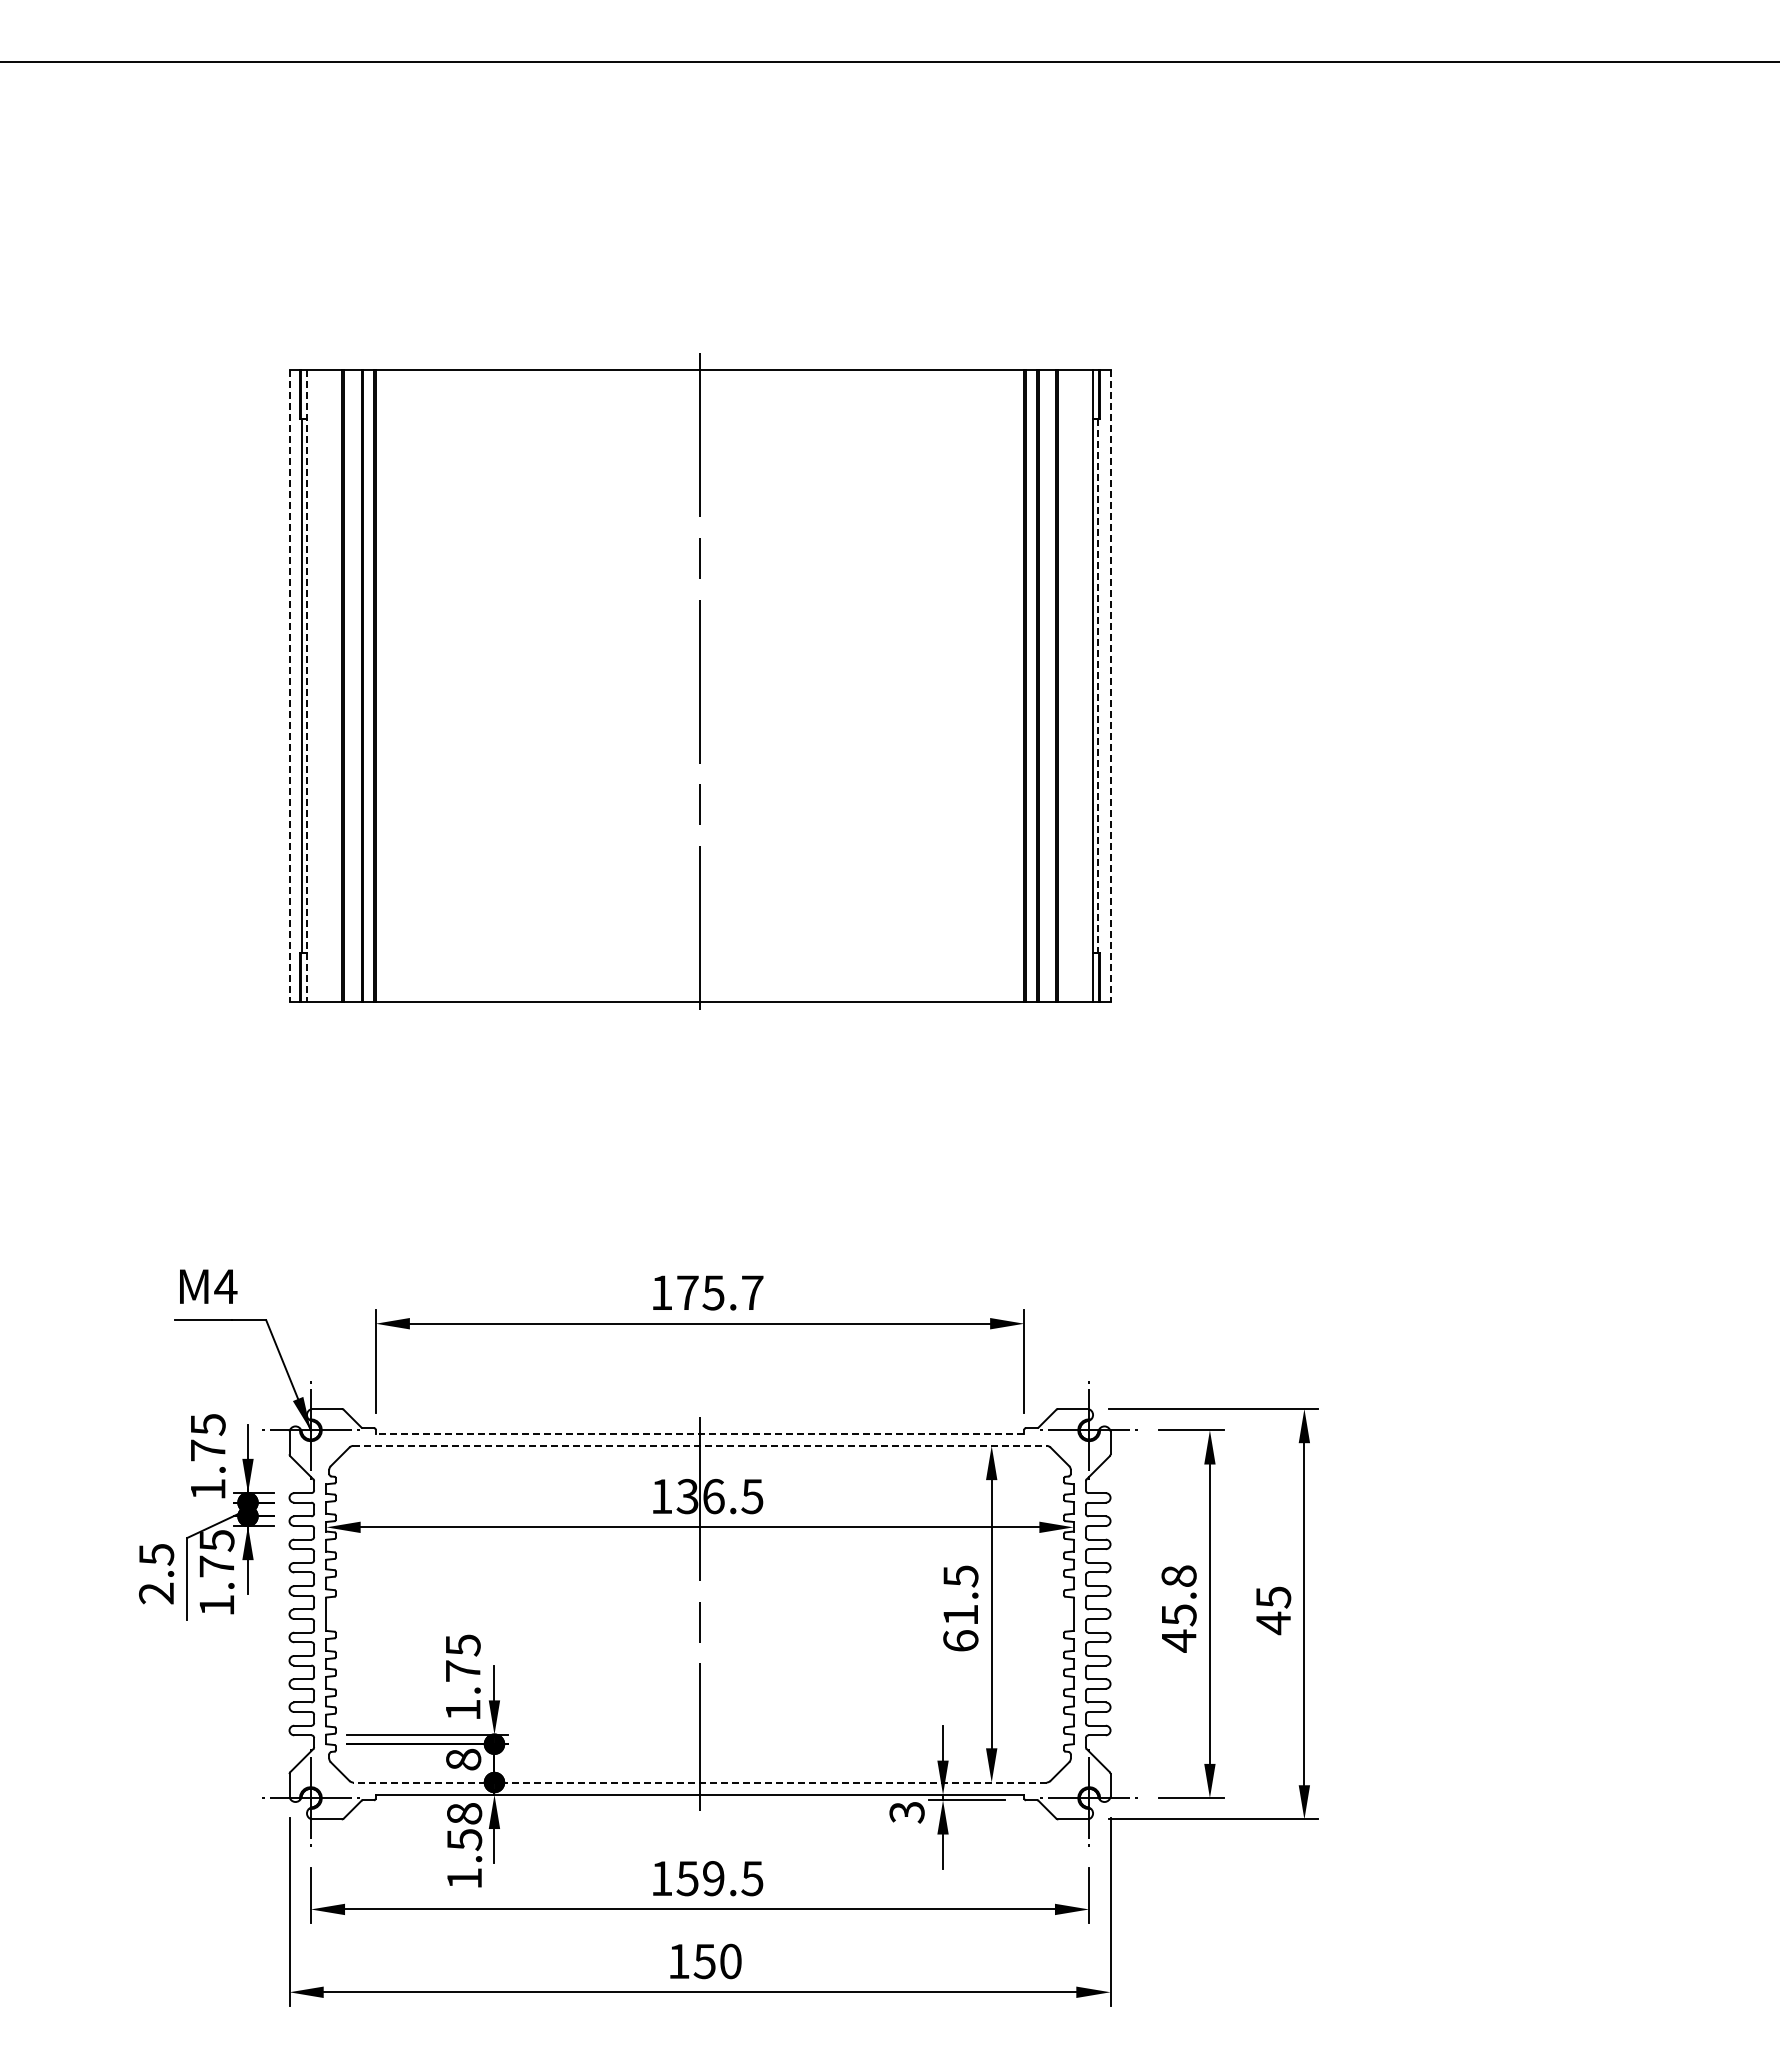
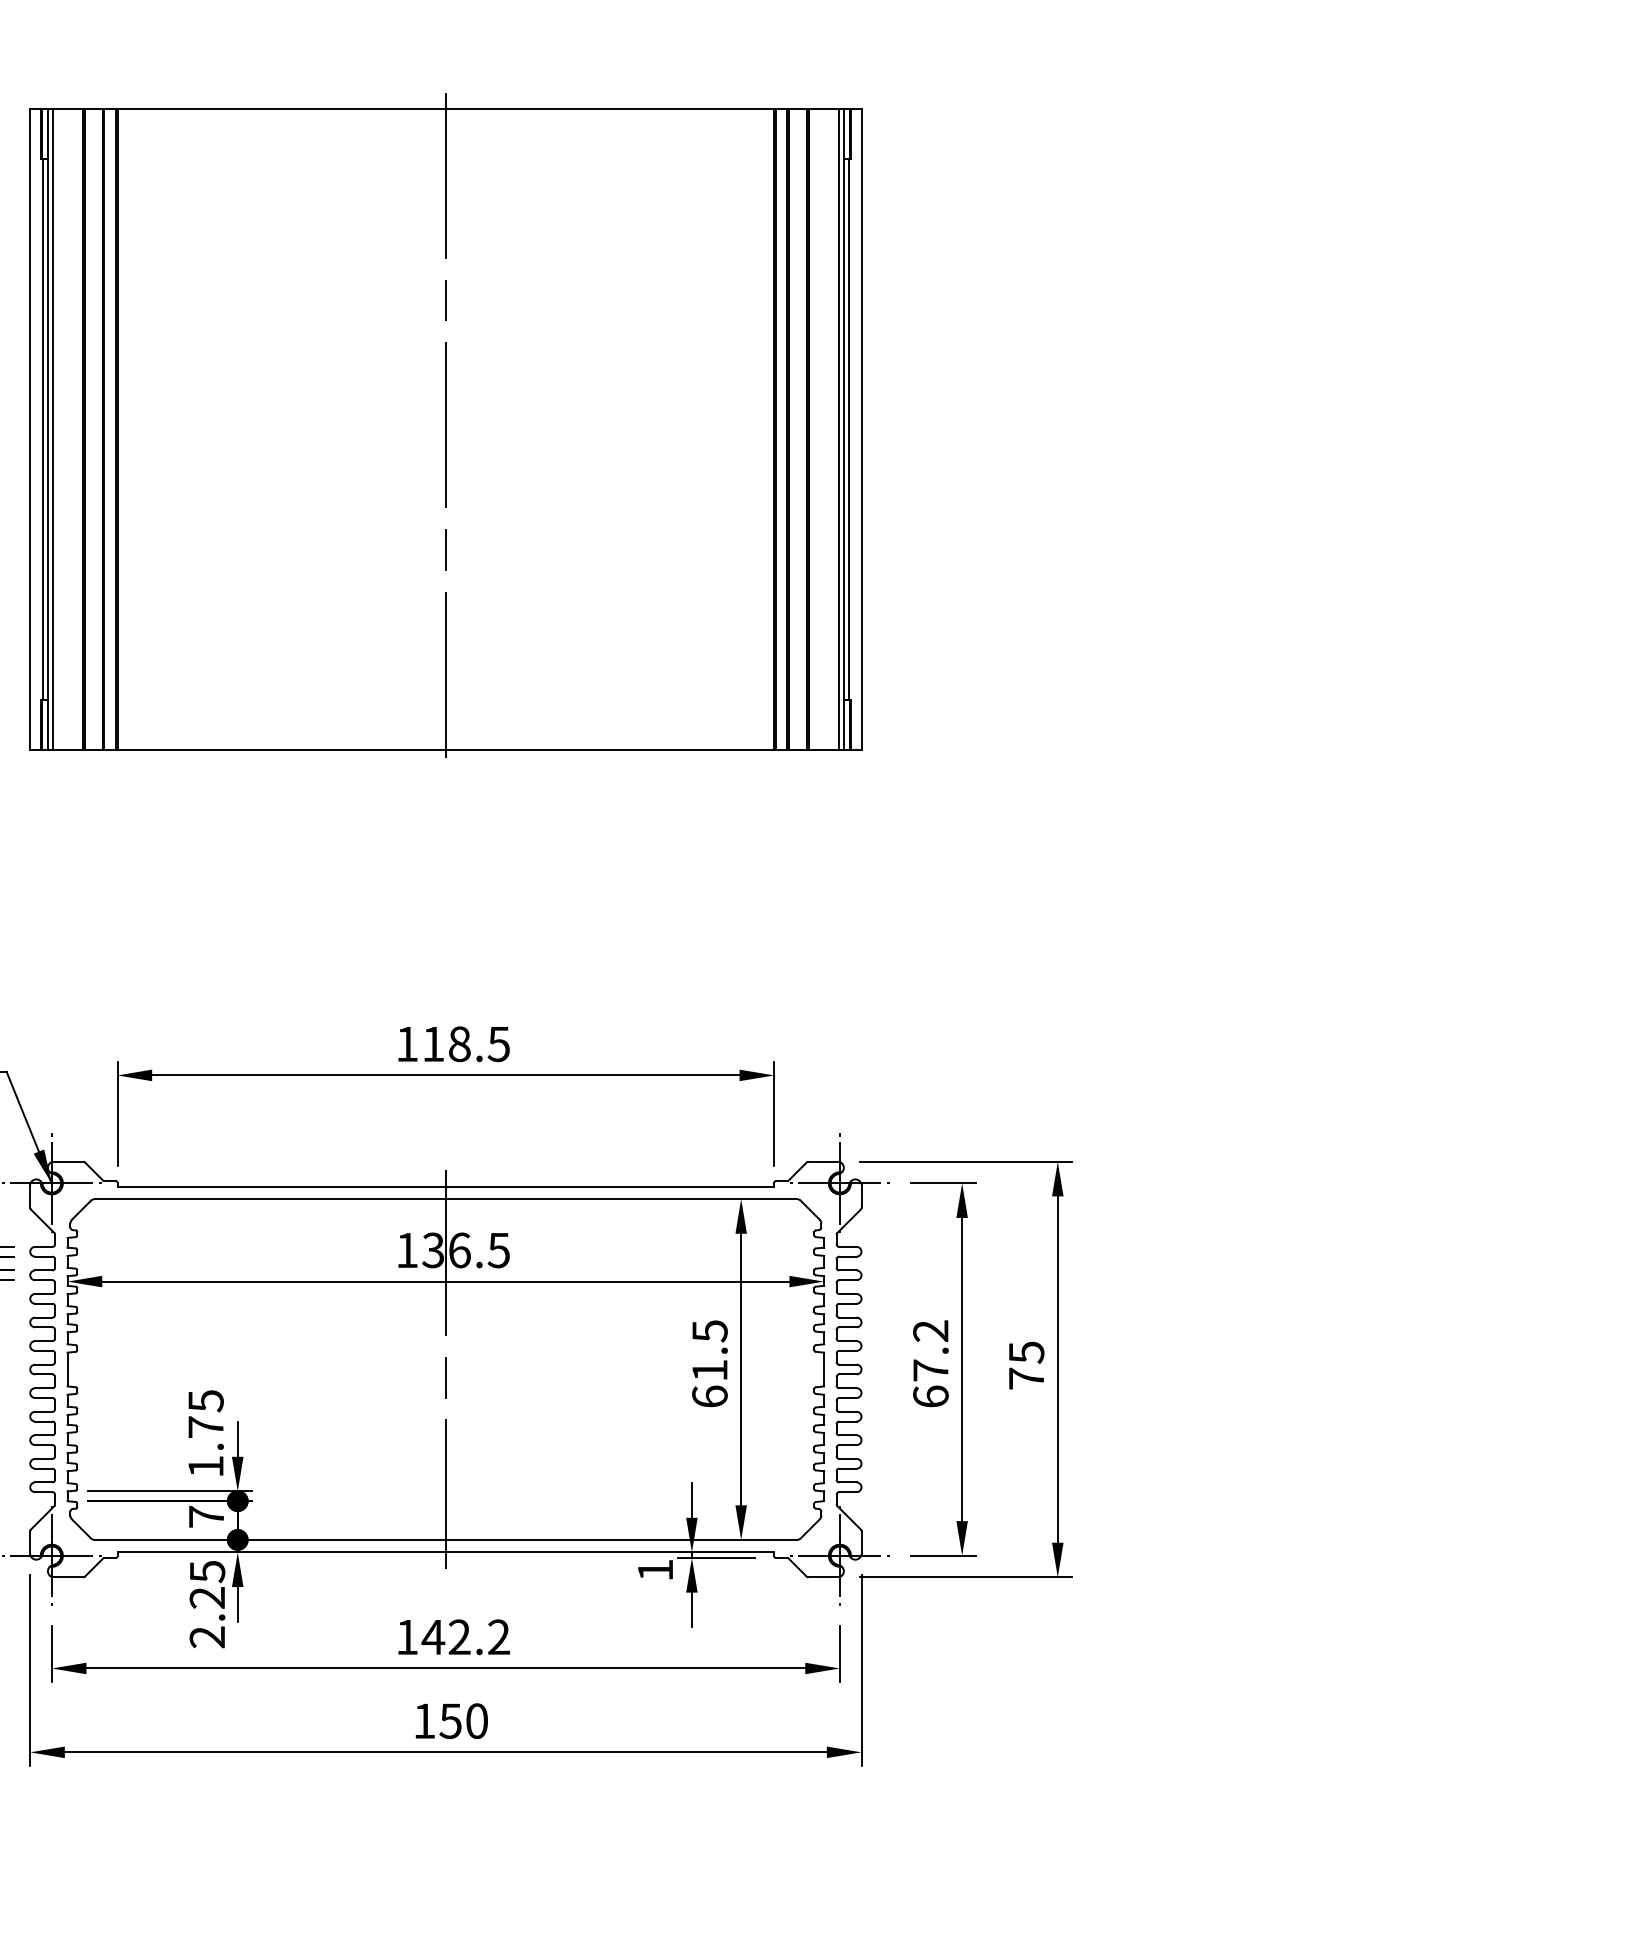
line: (312, 685) -> (53, 429), added
line: (1088, 685) -> (839, 429), added
line: (289, 686) -> (30, 430), dashed -> solid
line: (306, 686) -> (47, 430), dashed -> solid
line: (1098, 686) -> (849, 430), dashed -> solid
line: (1110, 686) -> (861, 430), dashed -> solid
text: (720, 1292) -> (466, 1043), 175.7 -> 118.5
line: (699, 1433) -> (445, 1186), dashed -> solid
line: (700, 1445) -> (446, 1198), dashed -> solid
text: (1178, 1608) -> (930, 1363), 45.8 -> 67.2
text: (1273, 1623) -> (1026, 1378), 45 -> 75
text: (463, 1759) -> (206, 1516), 8 -> 7
line: (700, 1782) -> (446, 1539), dashed -> solid
text: (906, 1812) -> (654, 1570), 3 -> 1
text: (464, 1846) -> (207, 1604), 1.58 -> 2.25
text: (719, 1878) -> (465, 1637), 159.5 -> 142.2

